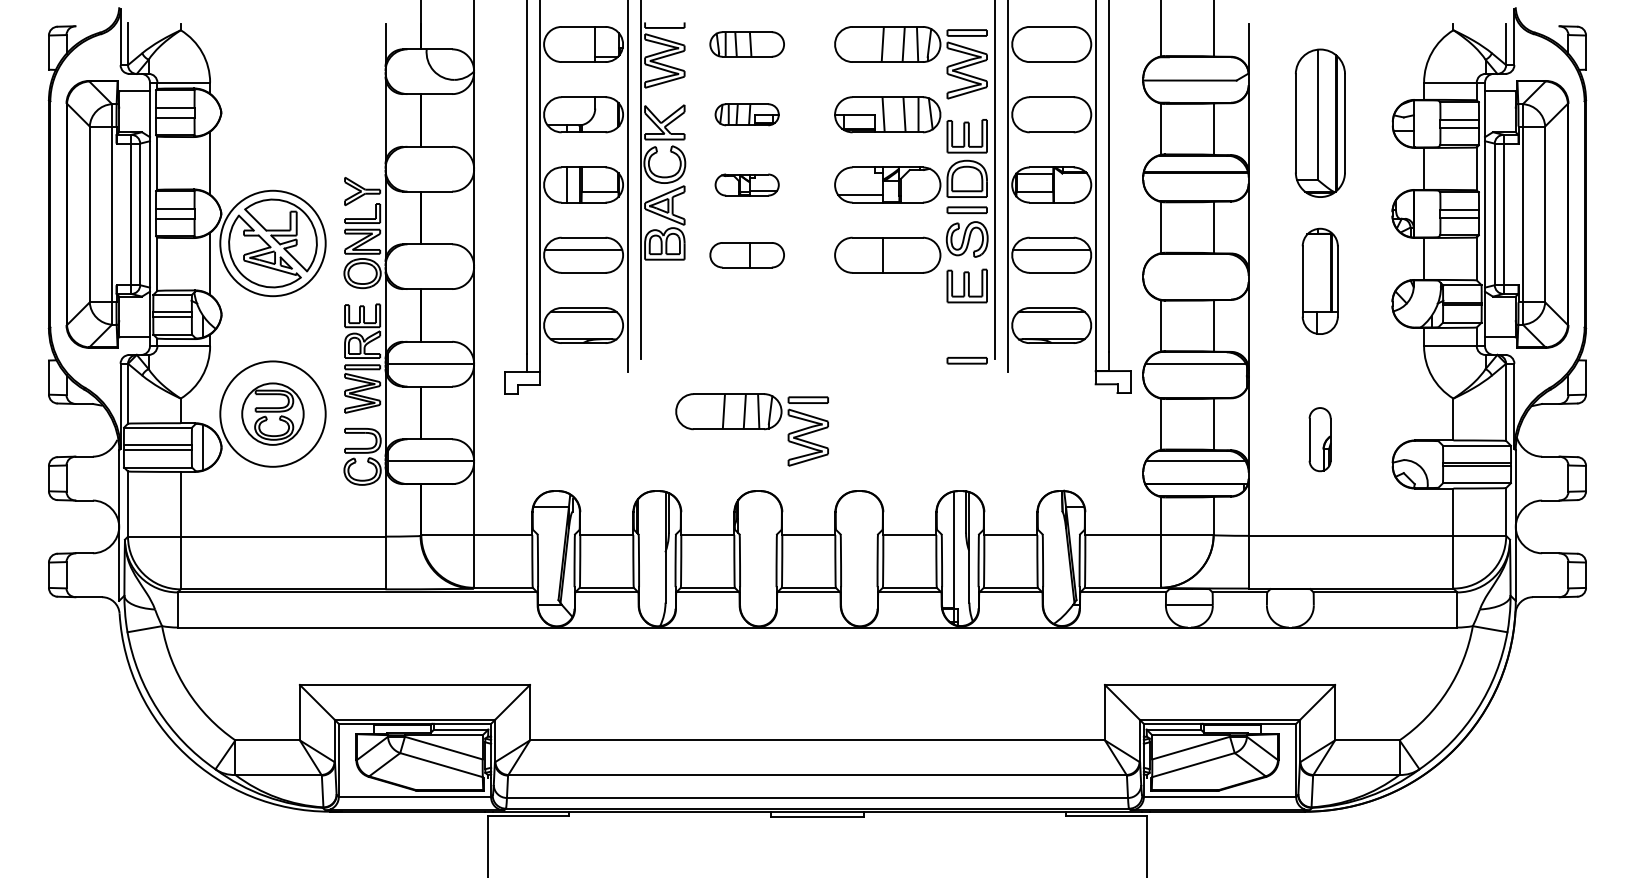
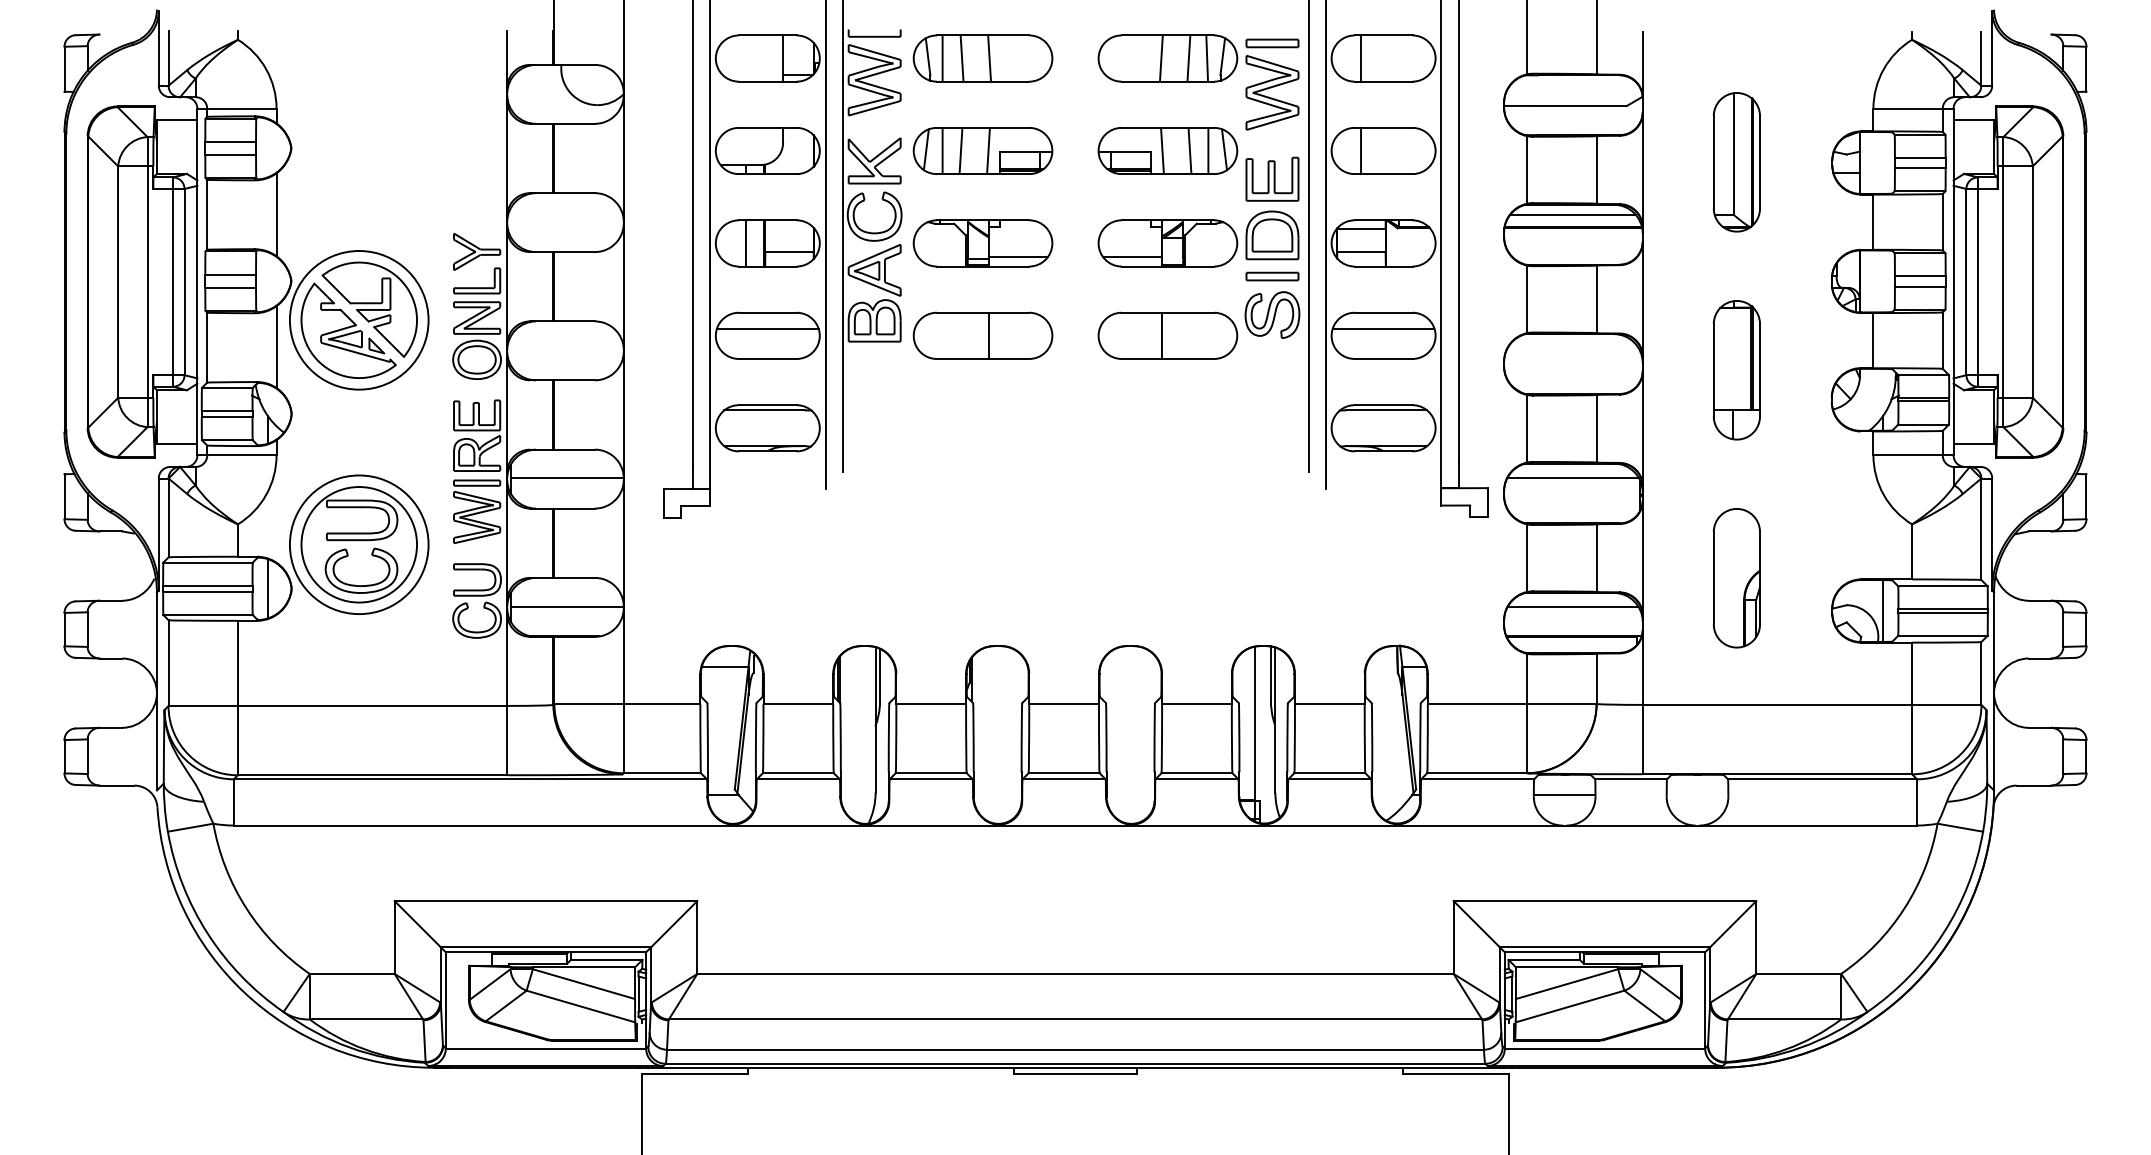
part: (746, 44) -> (982, 58), size x1.43
line: (1034, 44) -> (1360, 58), added
part: (746, 114) -> (982, 150), size x1.67
line: (1034, 114) -> (1361, 150), added
part: (1319, 123) -> (1736, 162), size x0.71
line: (1195, 163) -> (1572, 215), added
part: (746, 185) -> (982, 243), size x1.67
part: (746, 255) -> (982, 335), size x1.43
part: (967, 285) -> (1272, 375), removed
part: (967, 360) -> (1272, 474), removed
part: (272, 413) -> (358, 544), size x1.43
part: (752, 429) -> (989, 565), removed
part: (1319, 439) -> (1736, 578), size x1.67
line: (1431, 464) -> (1883, 610), added

